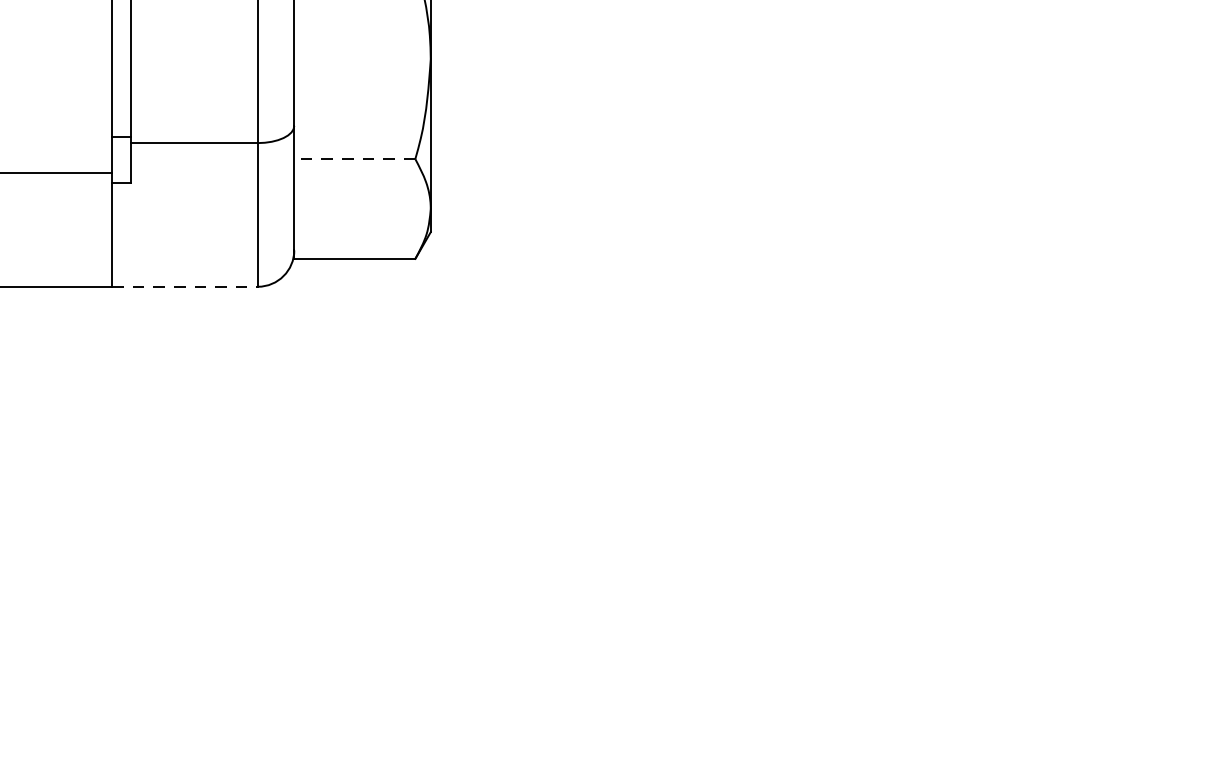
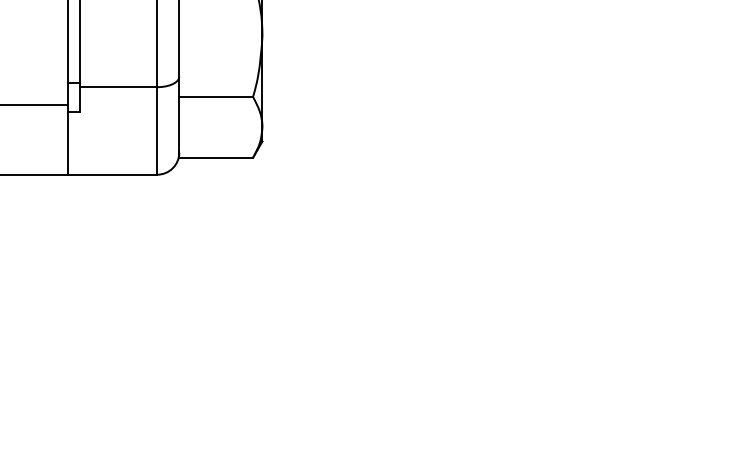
line: (355, 158) -> (216, 96), dashed -> solid
line: (186, 286) -> (113, 174), dashed -> solid

